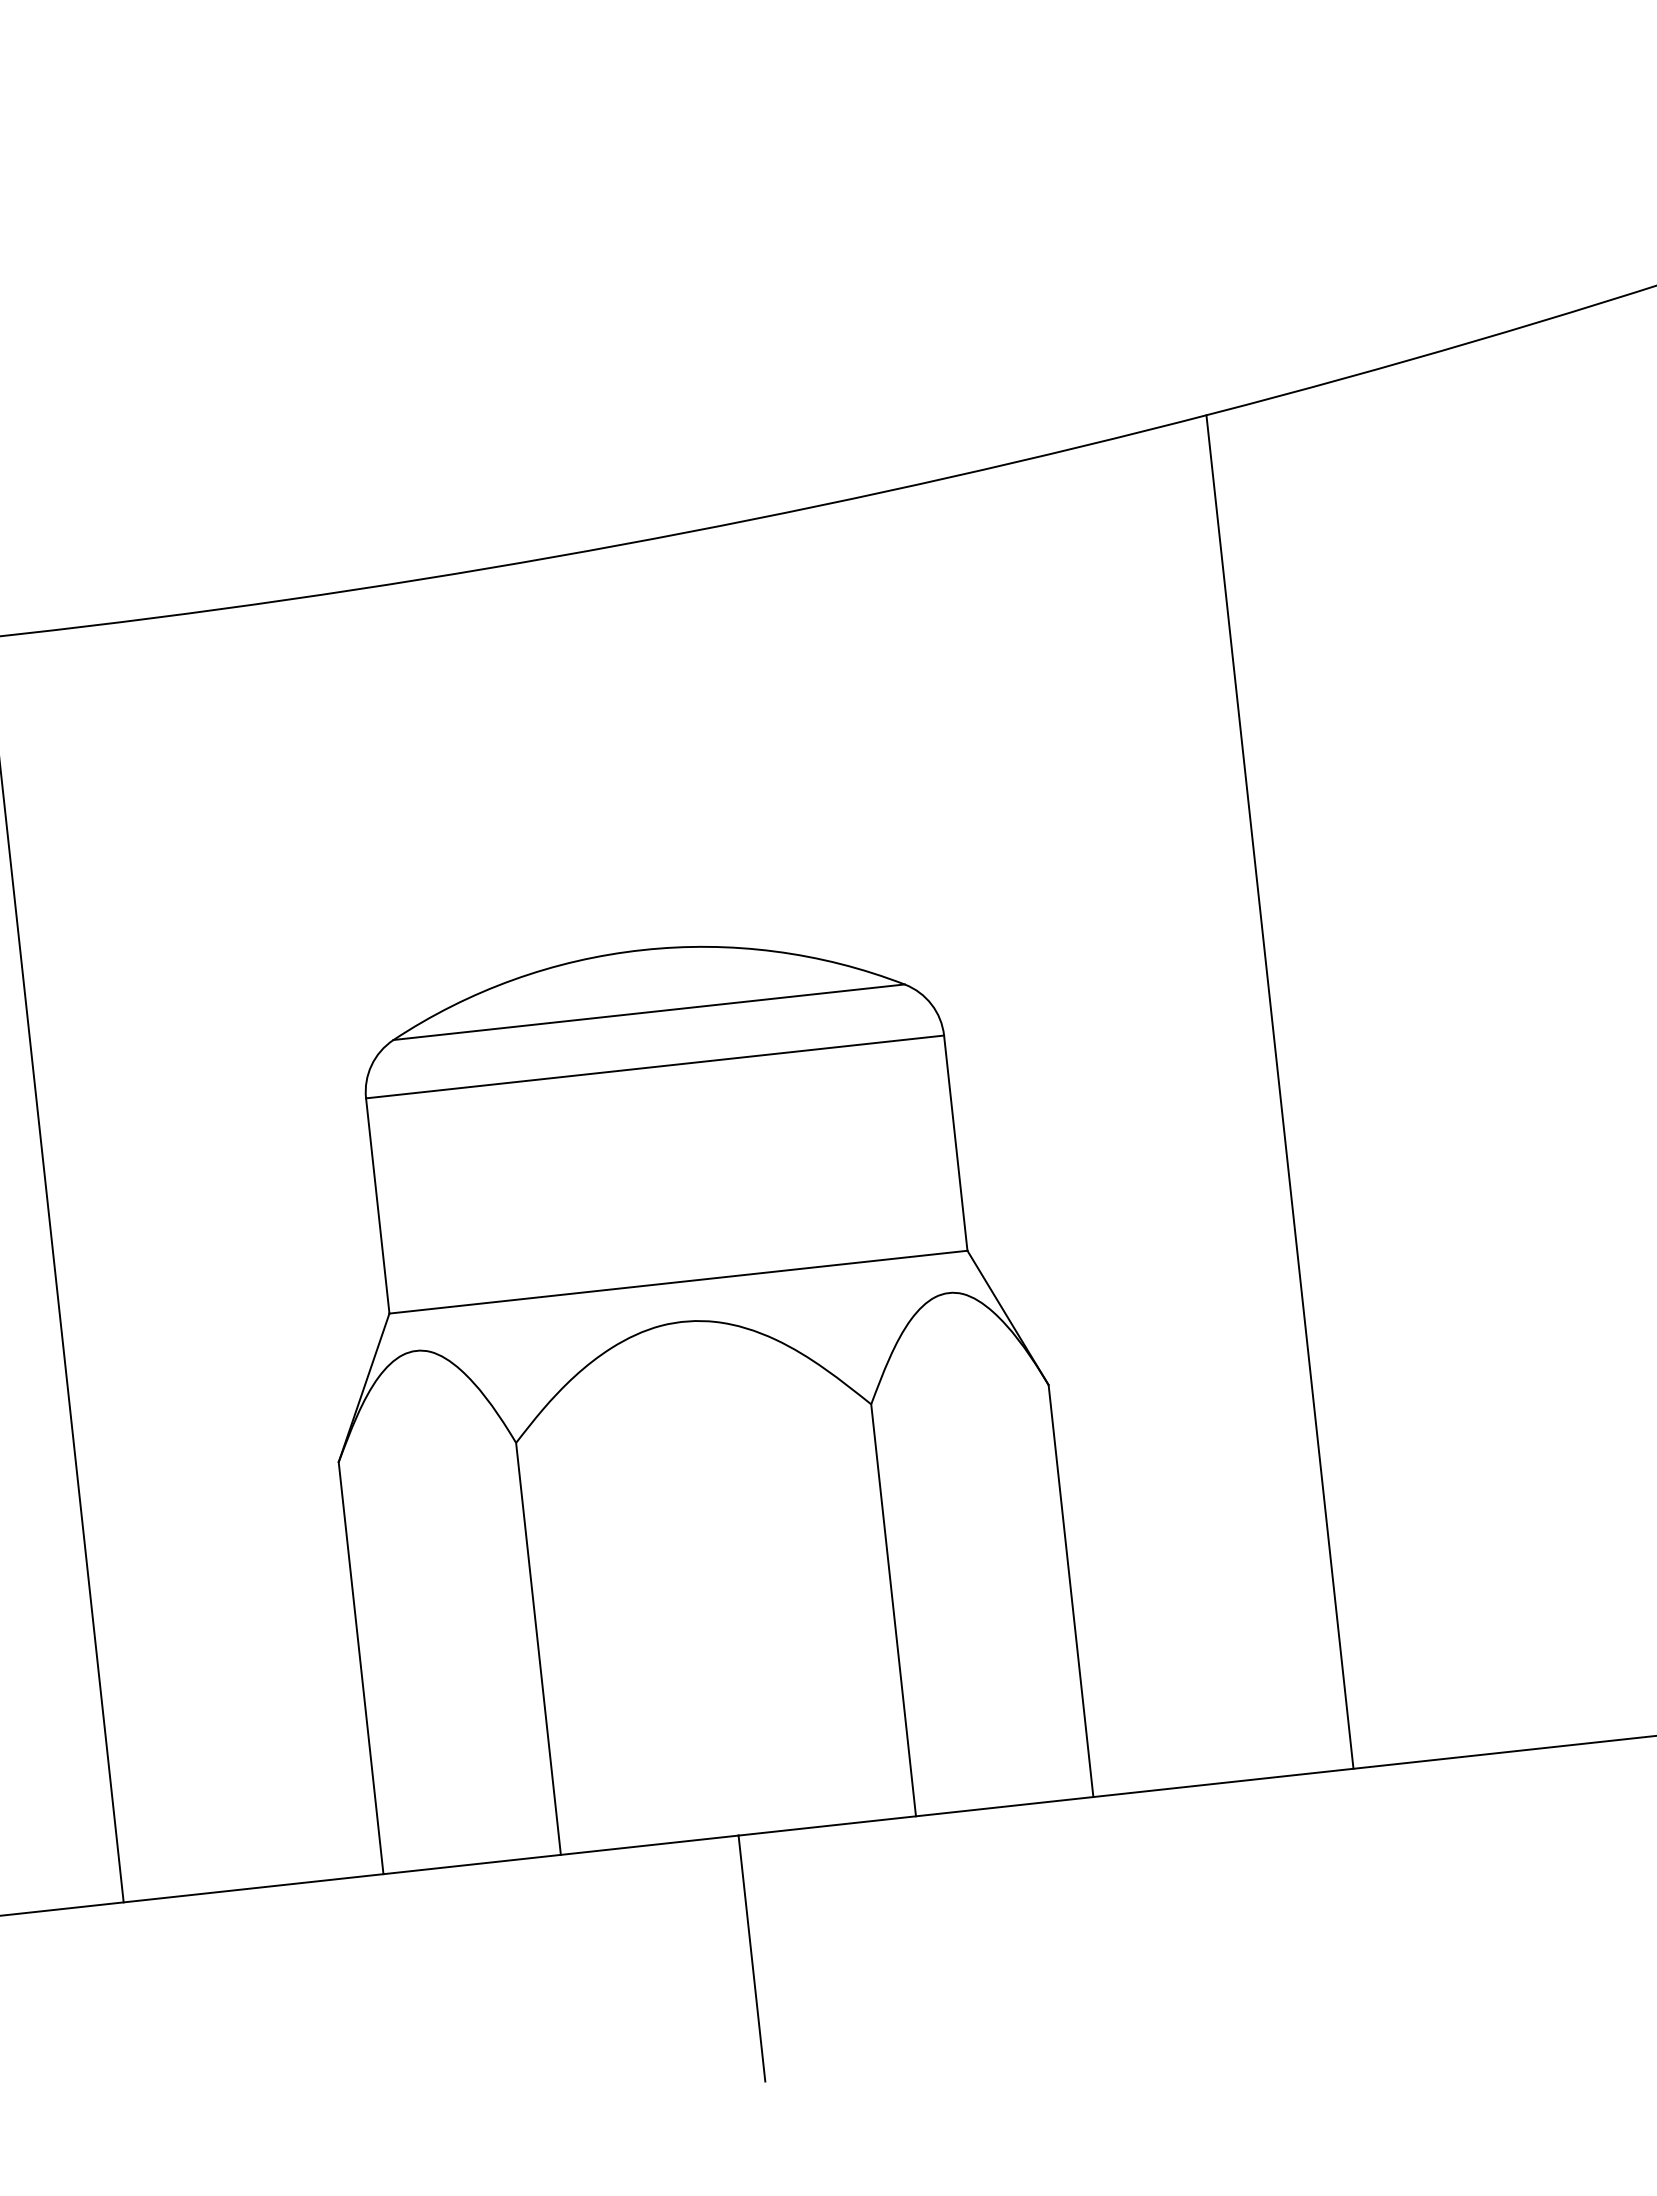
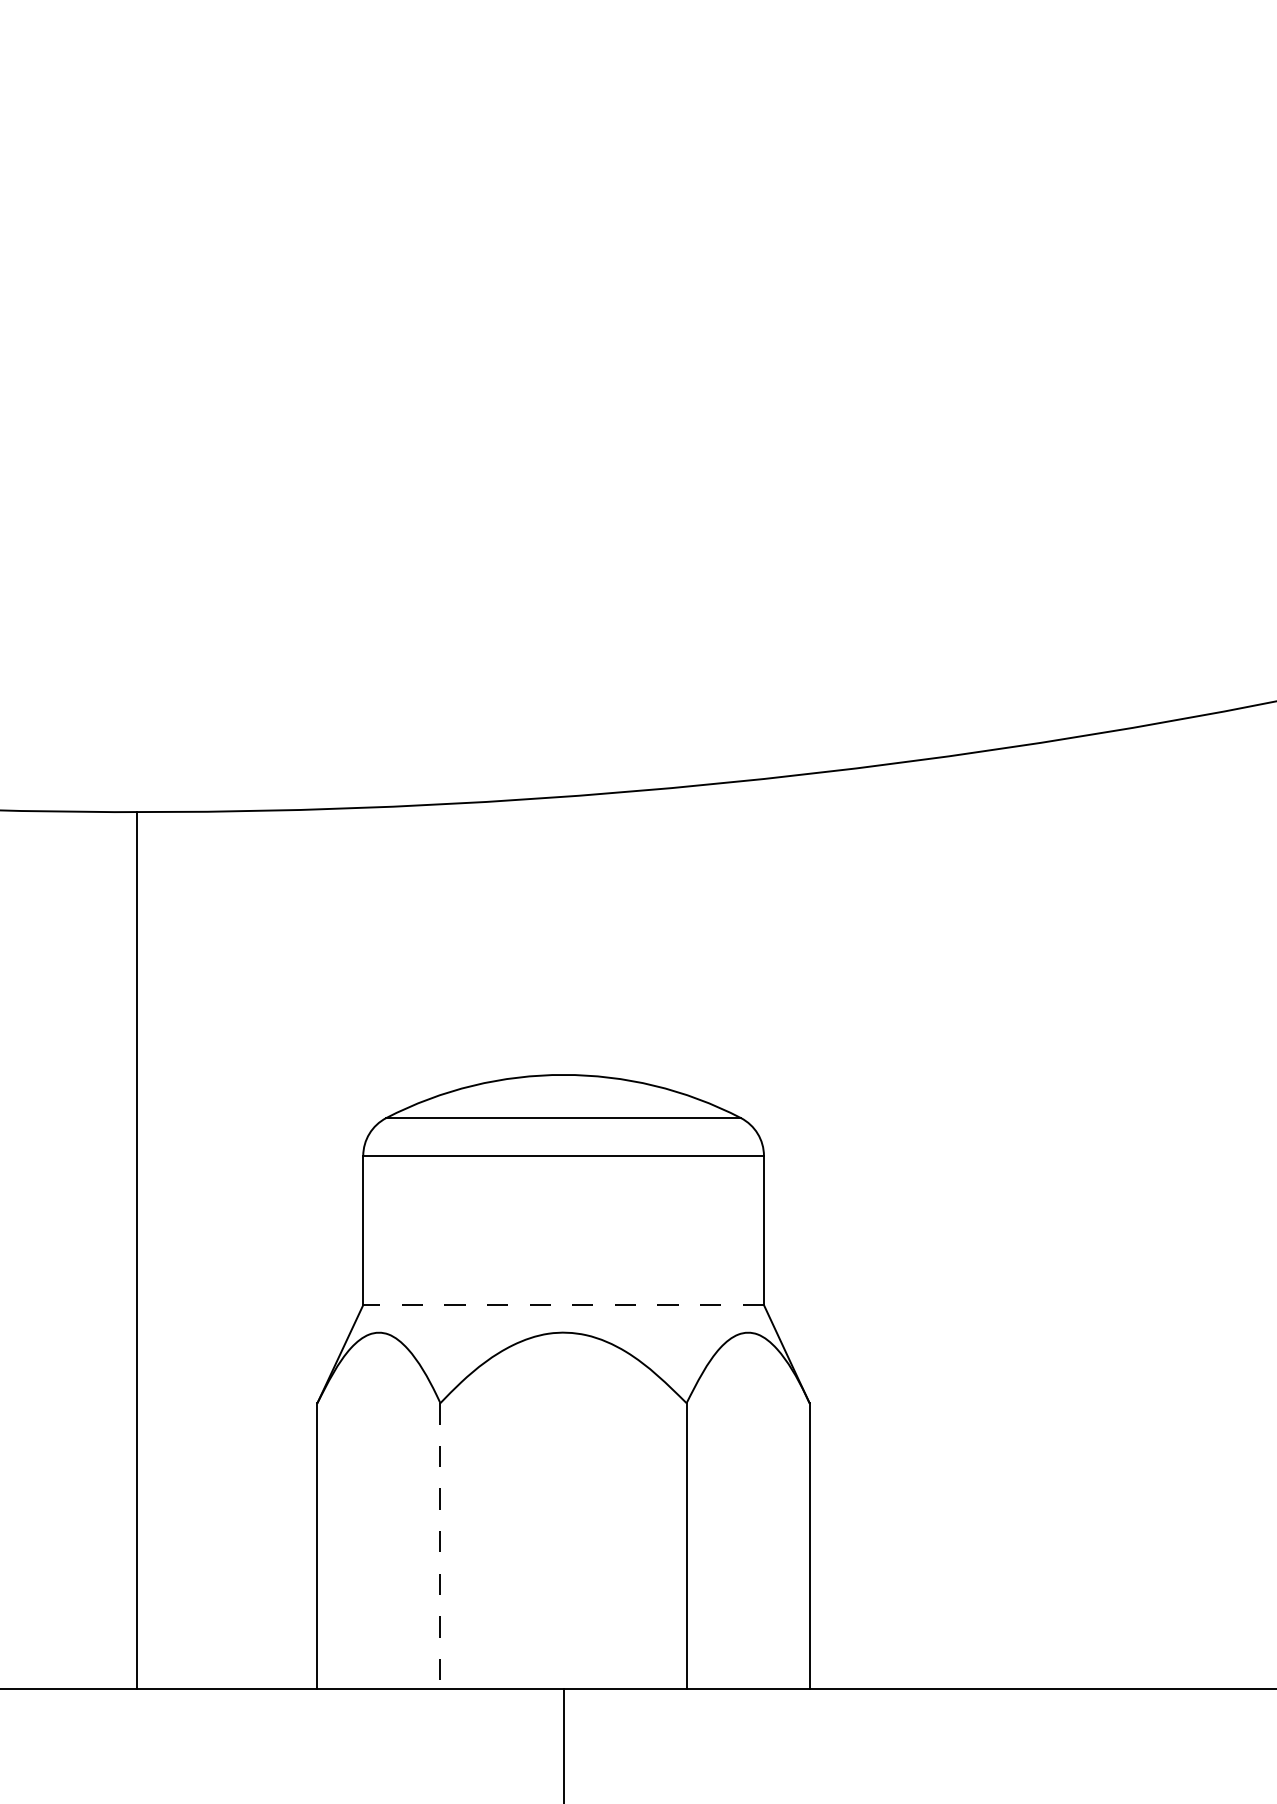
line: (1279, 1091) -> (989, 1219), removed
line: (678, 1282) -> (563, 1305), solid -> dashed
line: (538, 1649) -> (440, 1546), solid -> dashed

